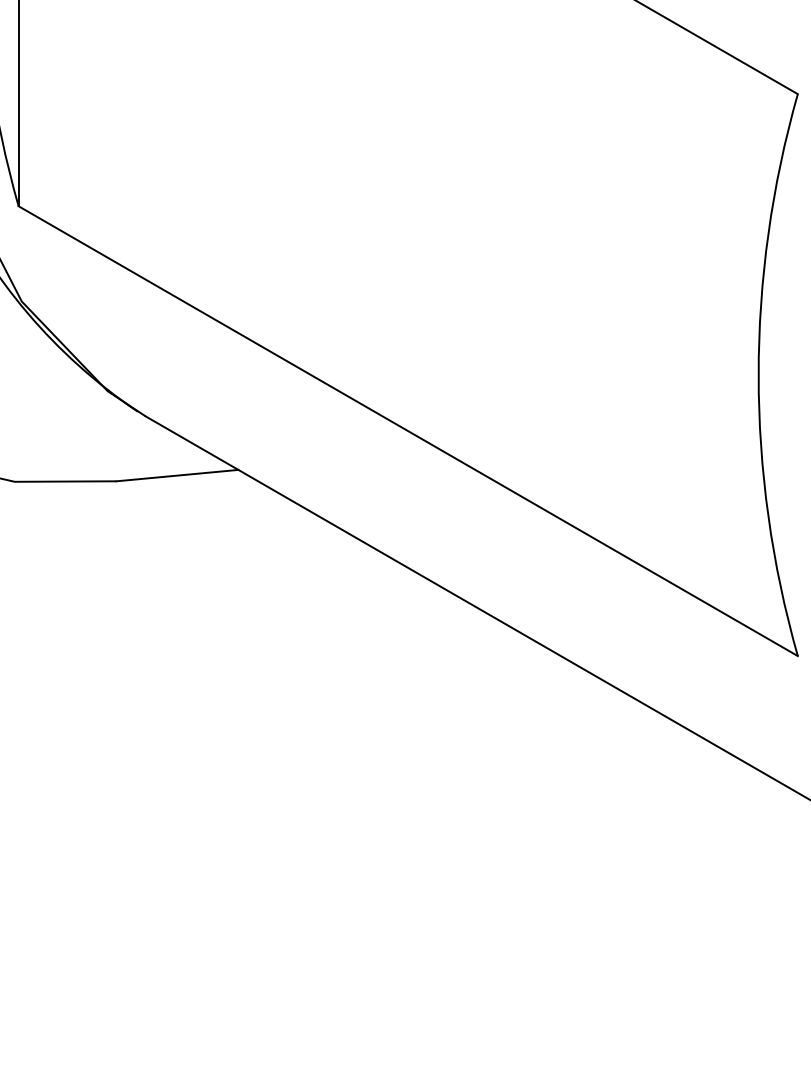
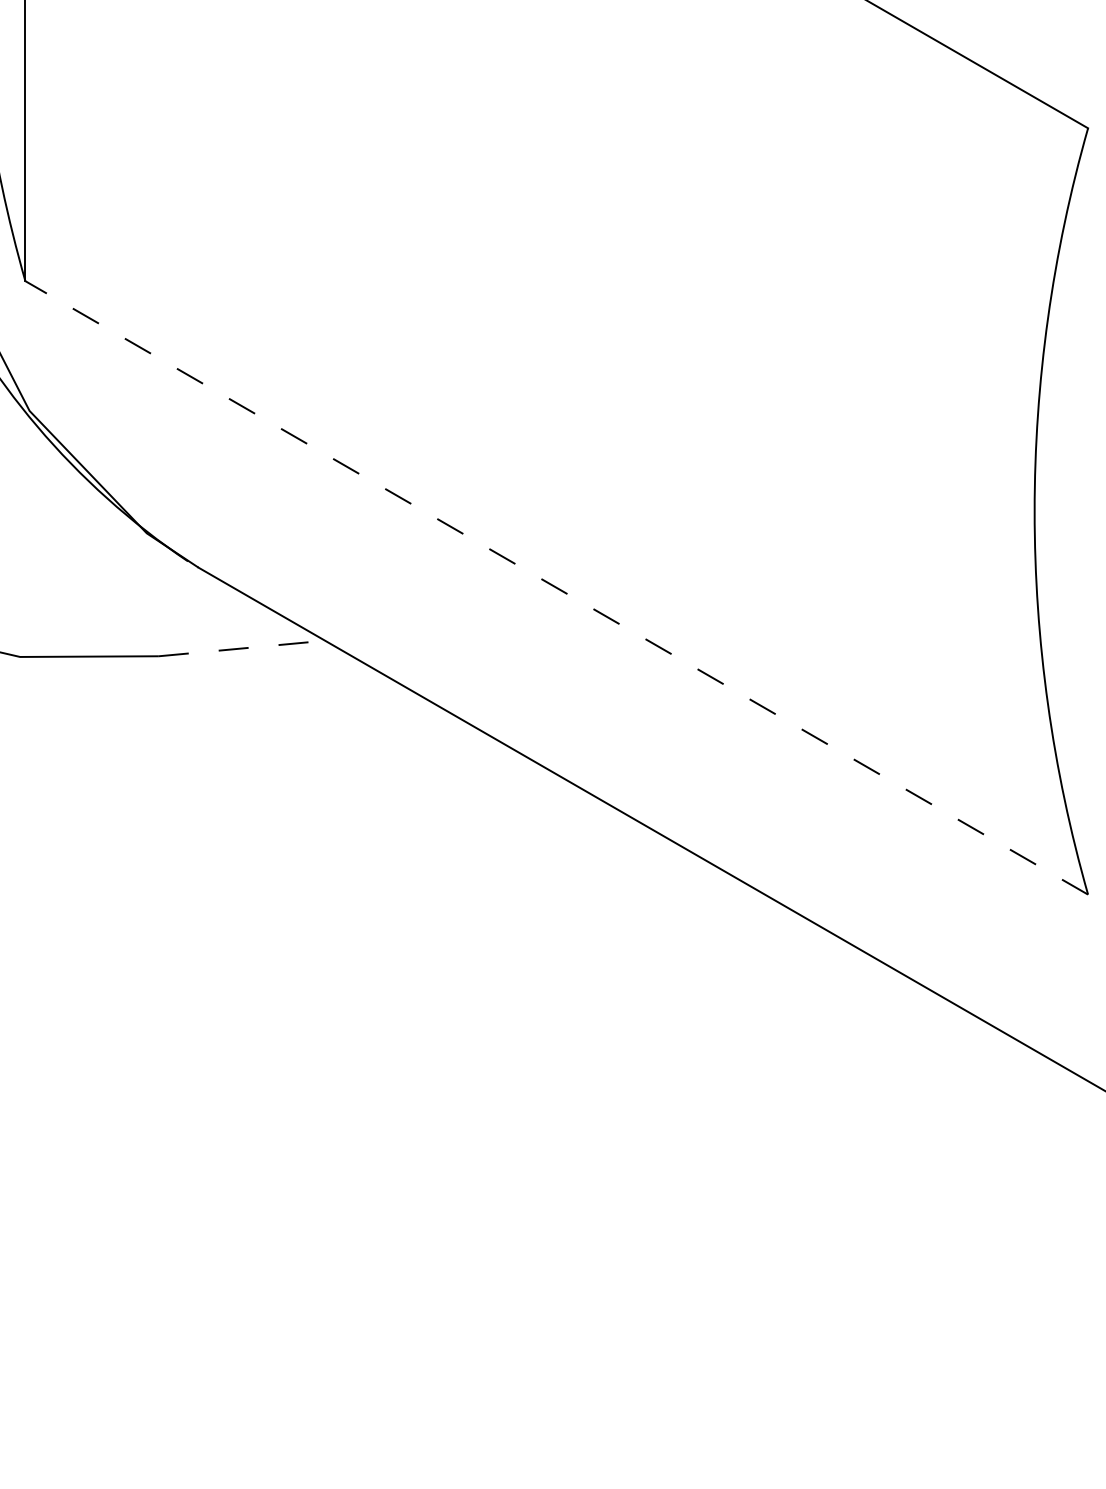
line: (408, 431) -> (557, 588), solid -> dashed
line: (177, 475) -> (242, 648), solid -> dashed

